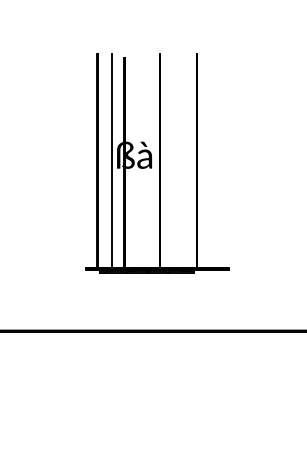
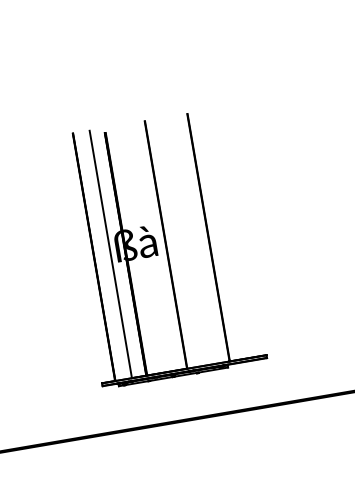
part: (157, 163) -> (163, 248), moved

